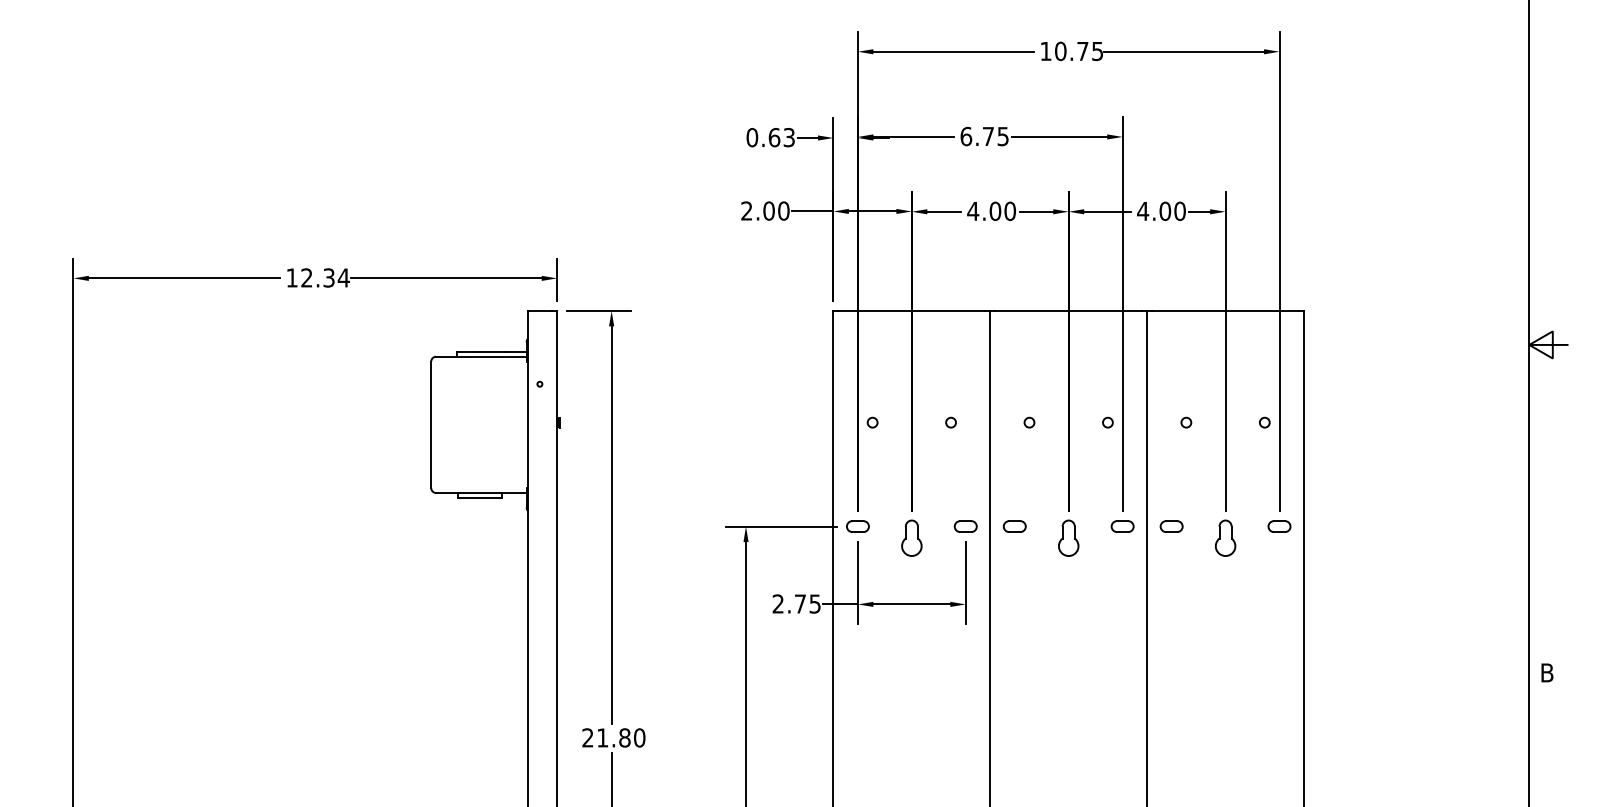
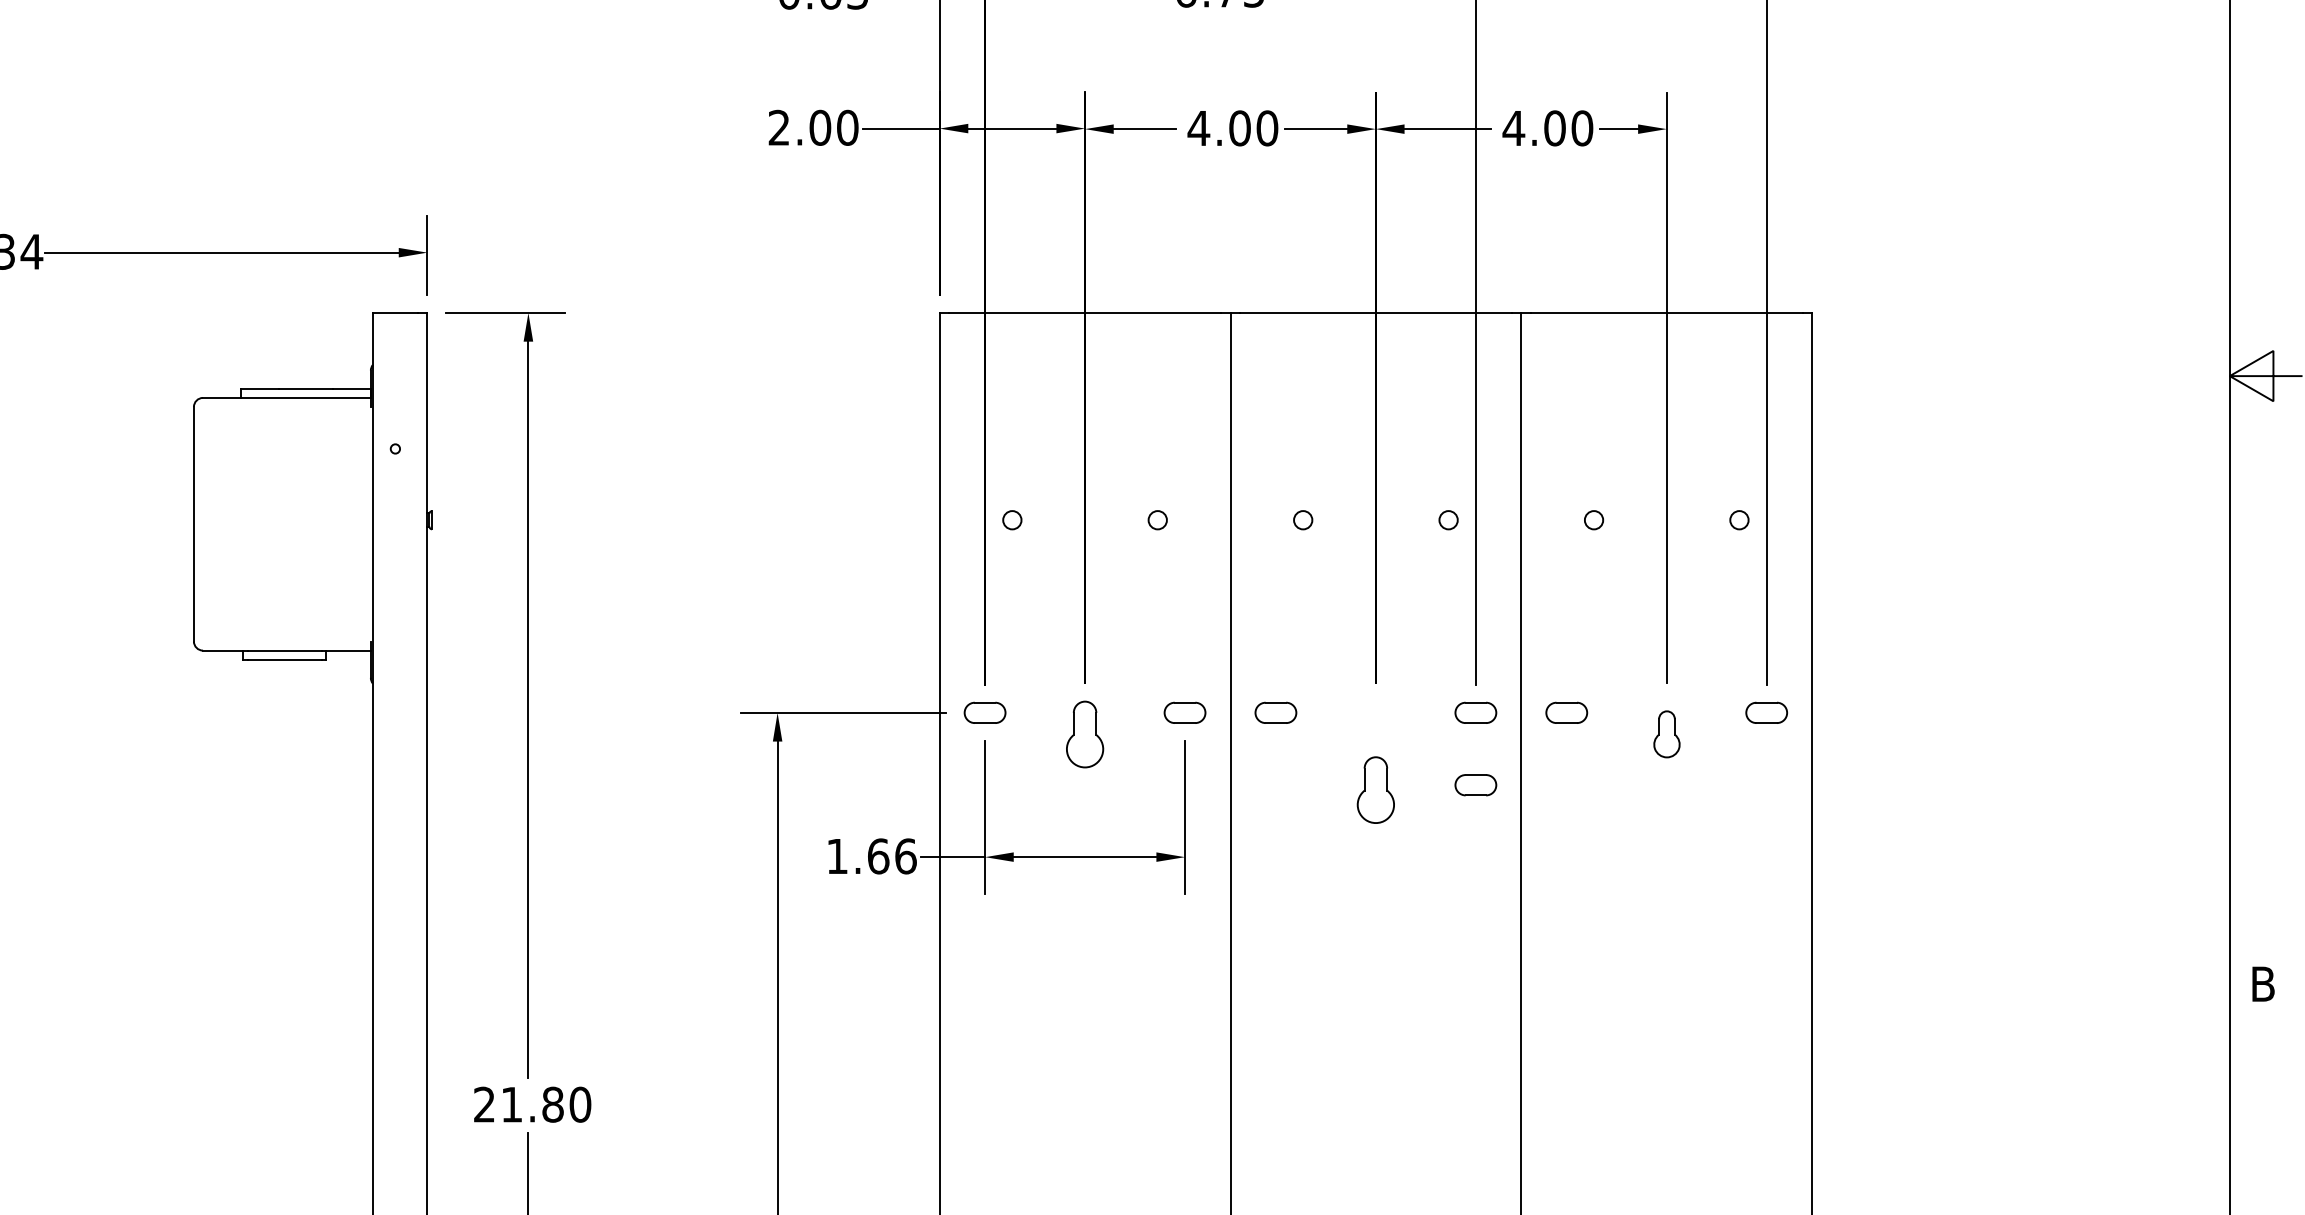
part: (1068, 537) -> (1375, 788), moved
part: (1225, 537) -> (1666, 733), size x0.7
part: (1122, 565) -> (1475, 785), added
text: (796, 603) -> (871, 855), 2.75 -> 1.66

